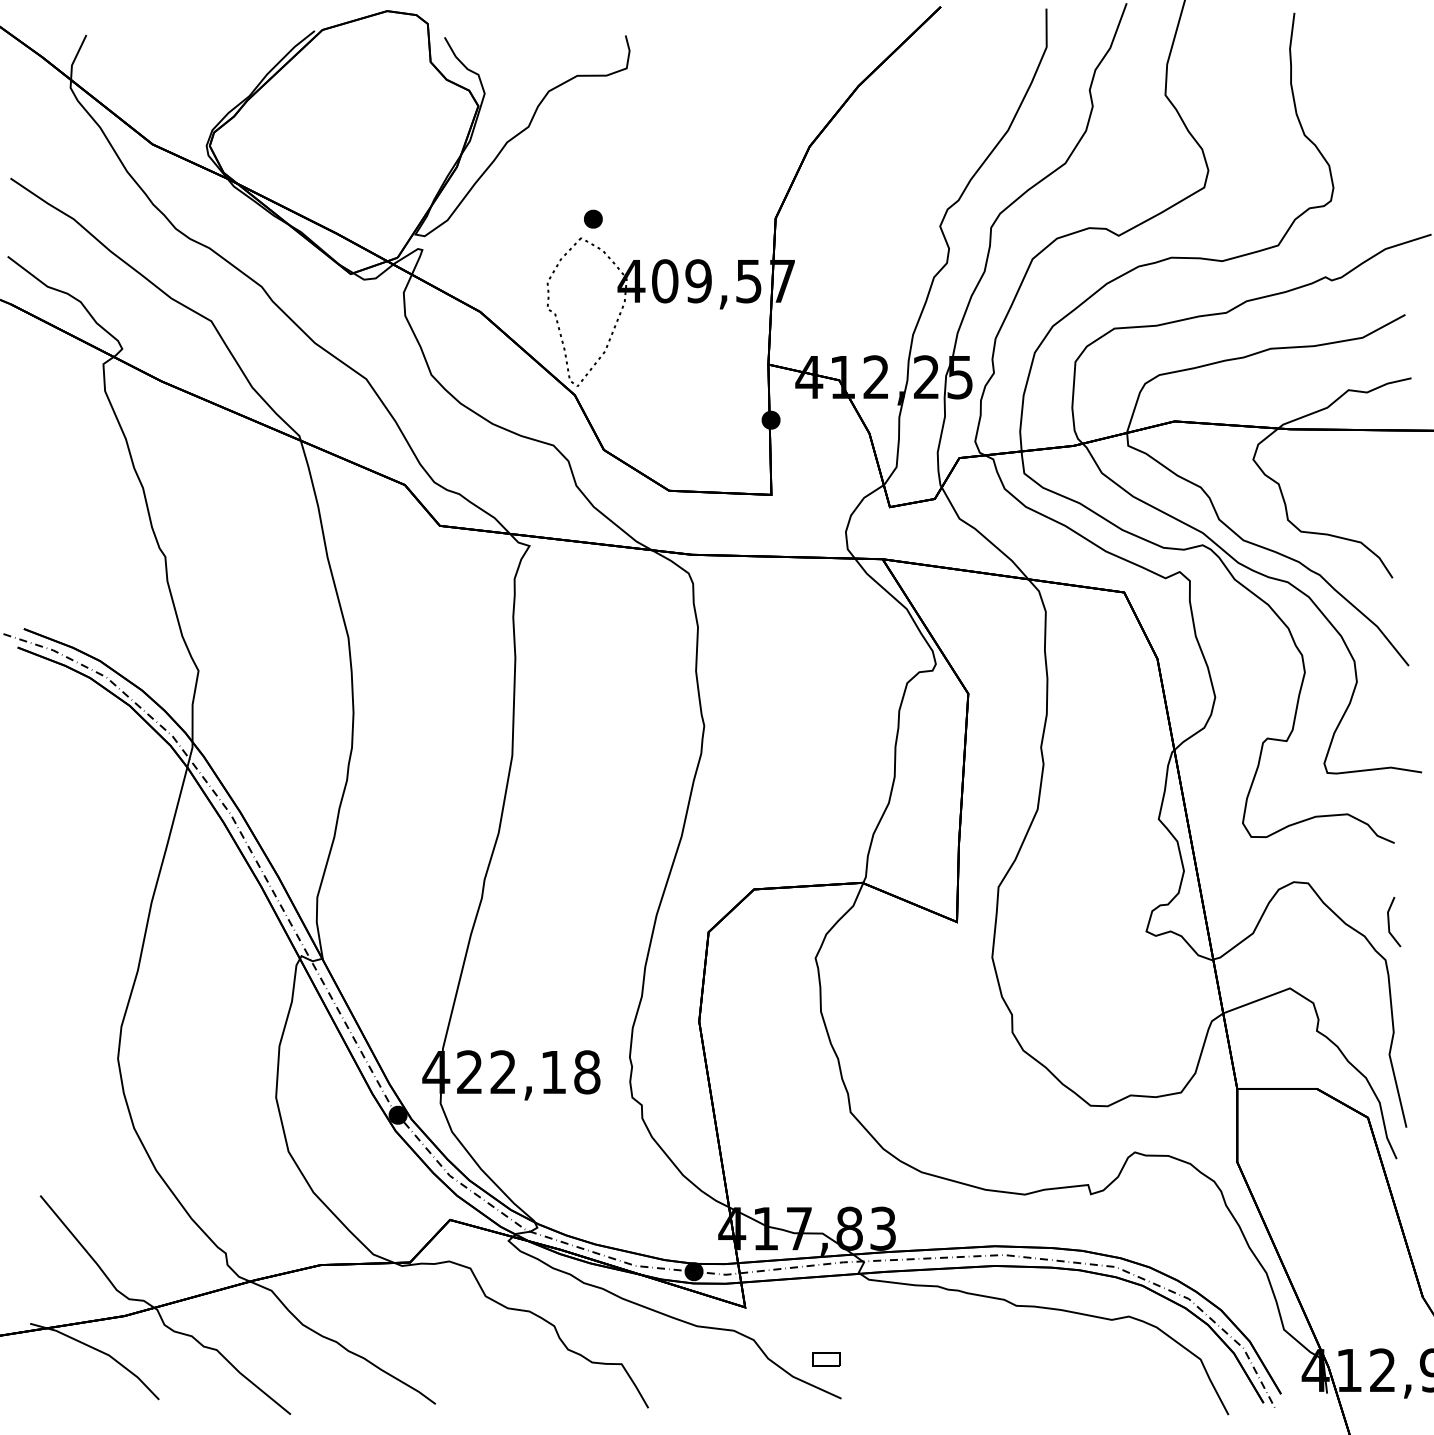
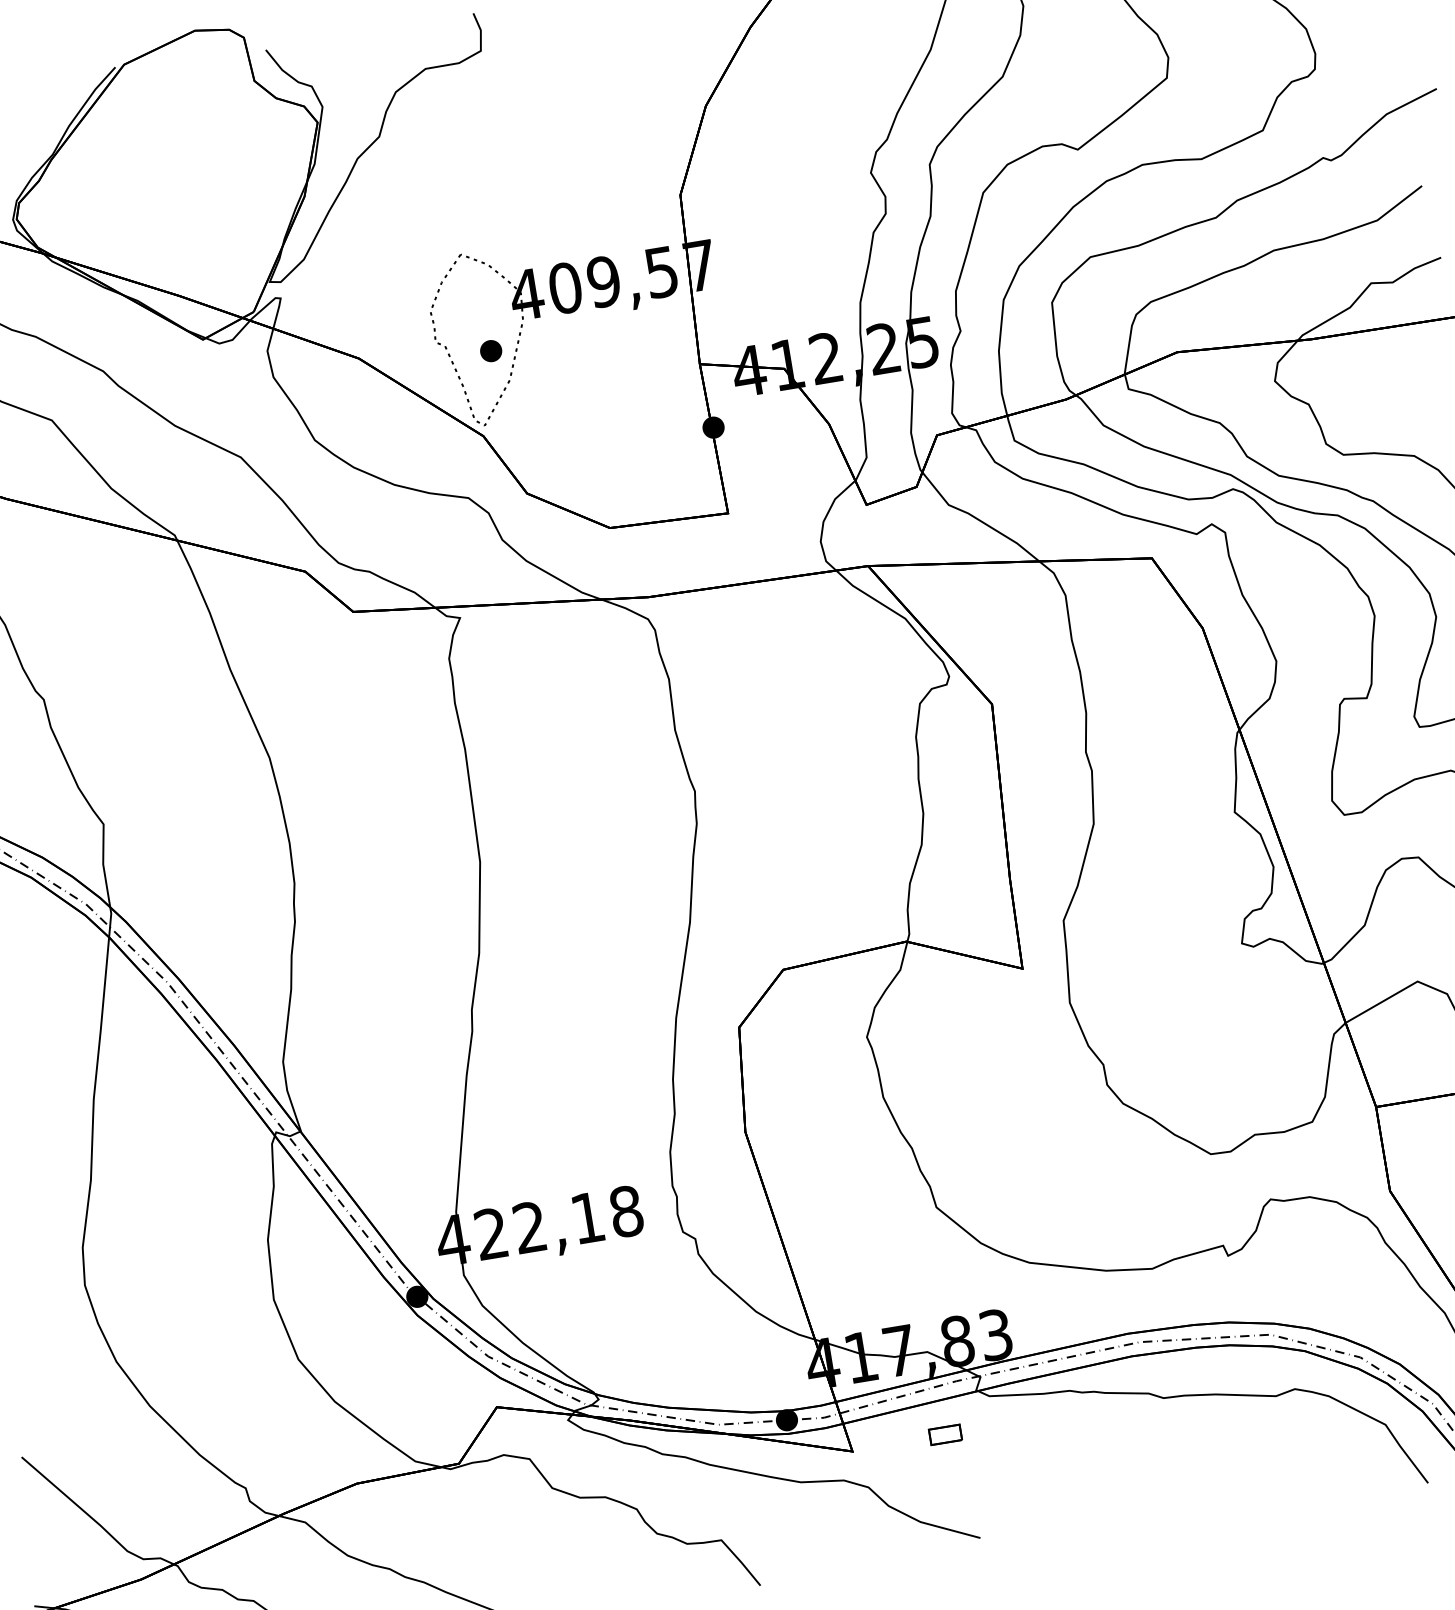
part: (593, 218) -> (491, 350), moved
part: (826, 1359) -> (945, 1435), moved

